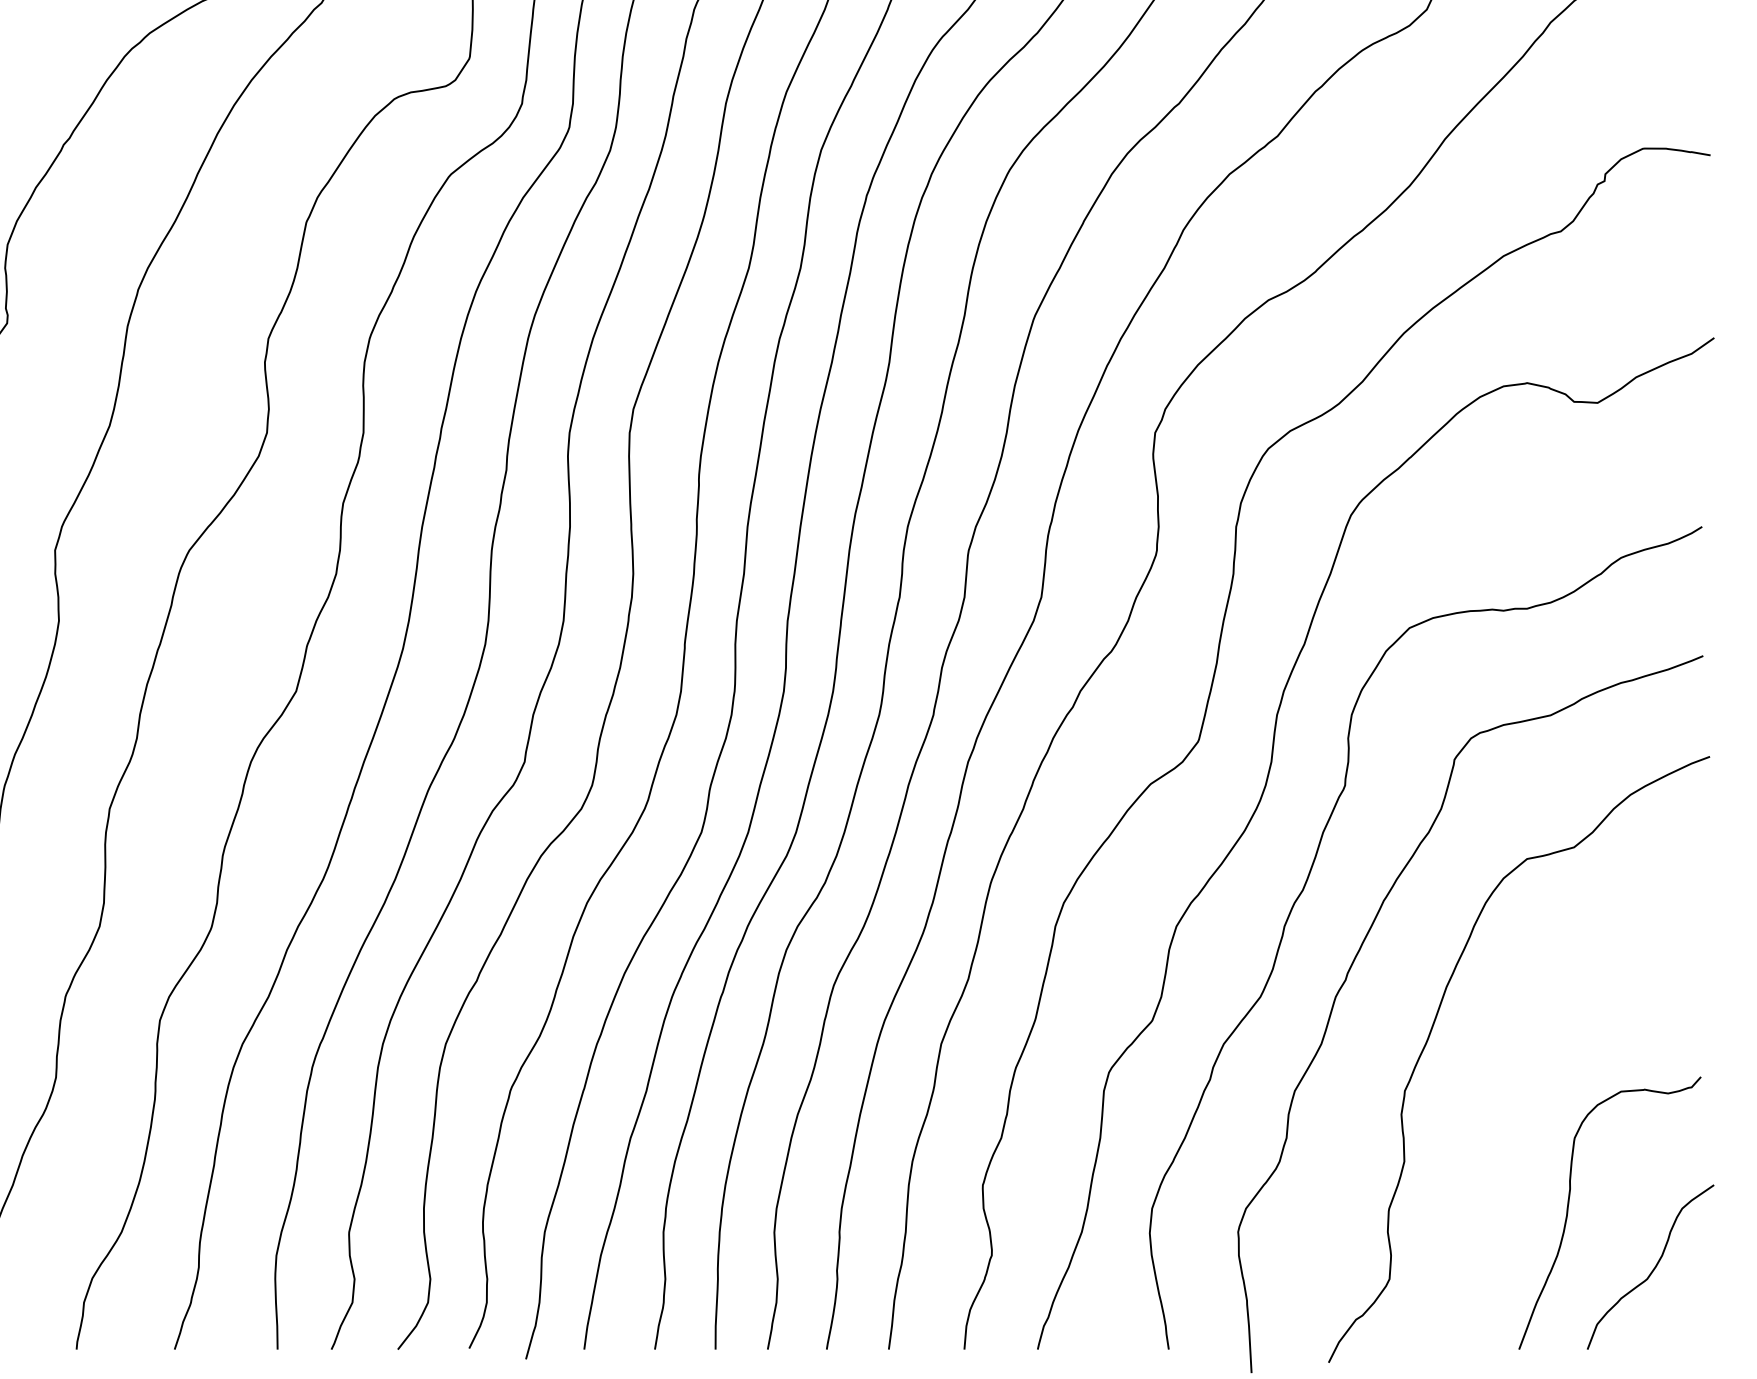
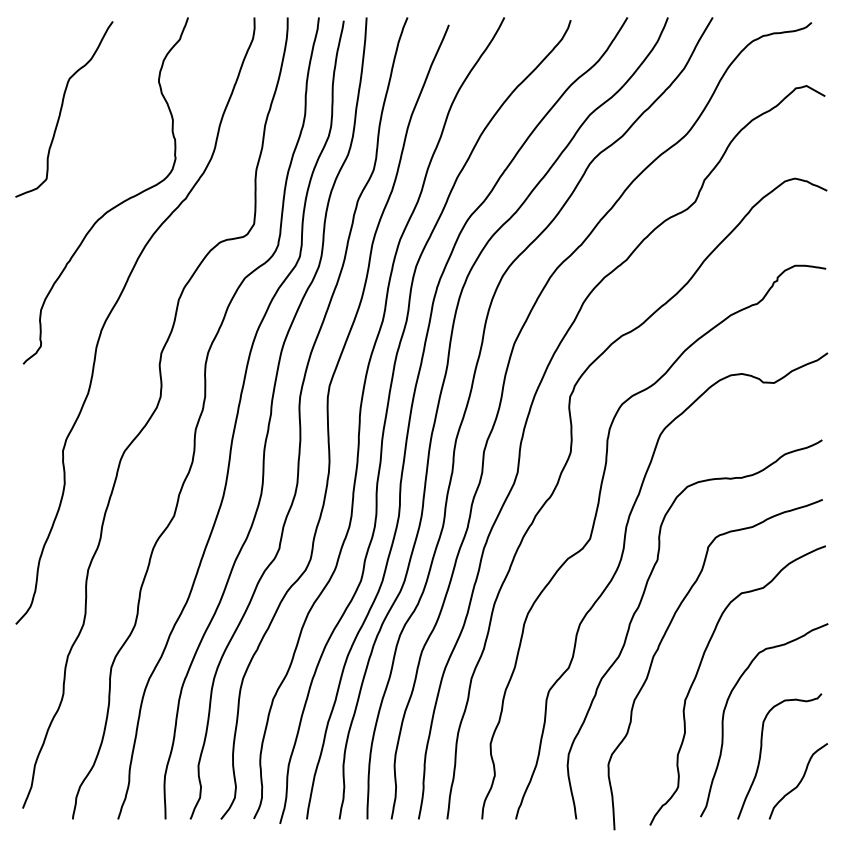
curve: (1494, 1106) -> (726, 707), added

